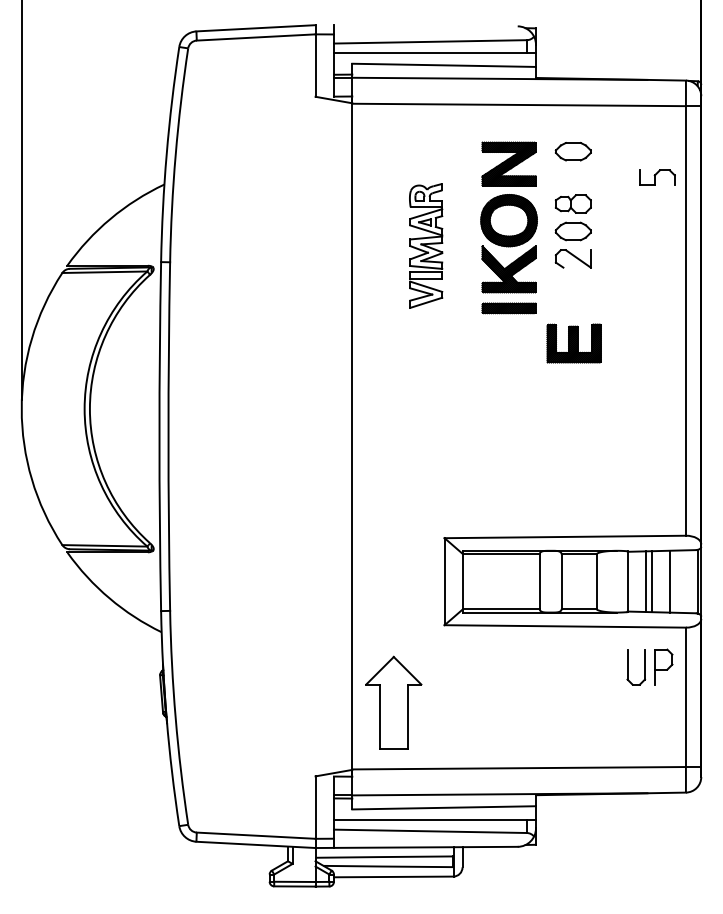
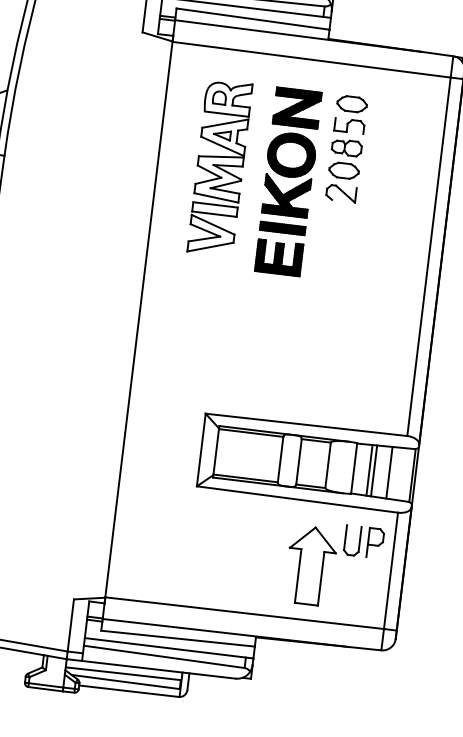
part: (657, 177) -> (349, 125), moved
part: (425, 245) -> (219, 167), size x1.67
part: (573, 343) -> (278, 257), moved
part: (393, 702) -> (310, 565), moved

